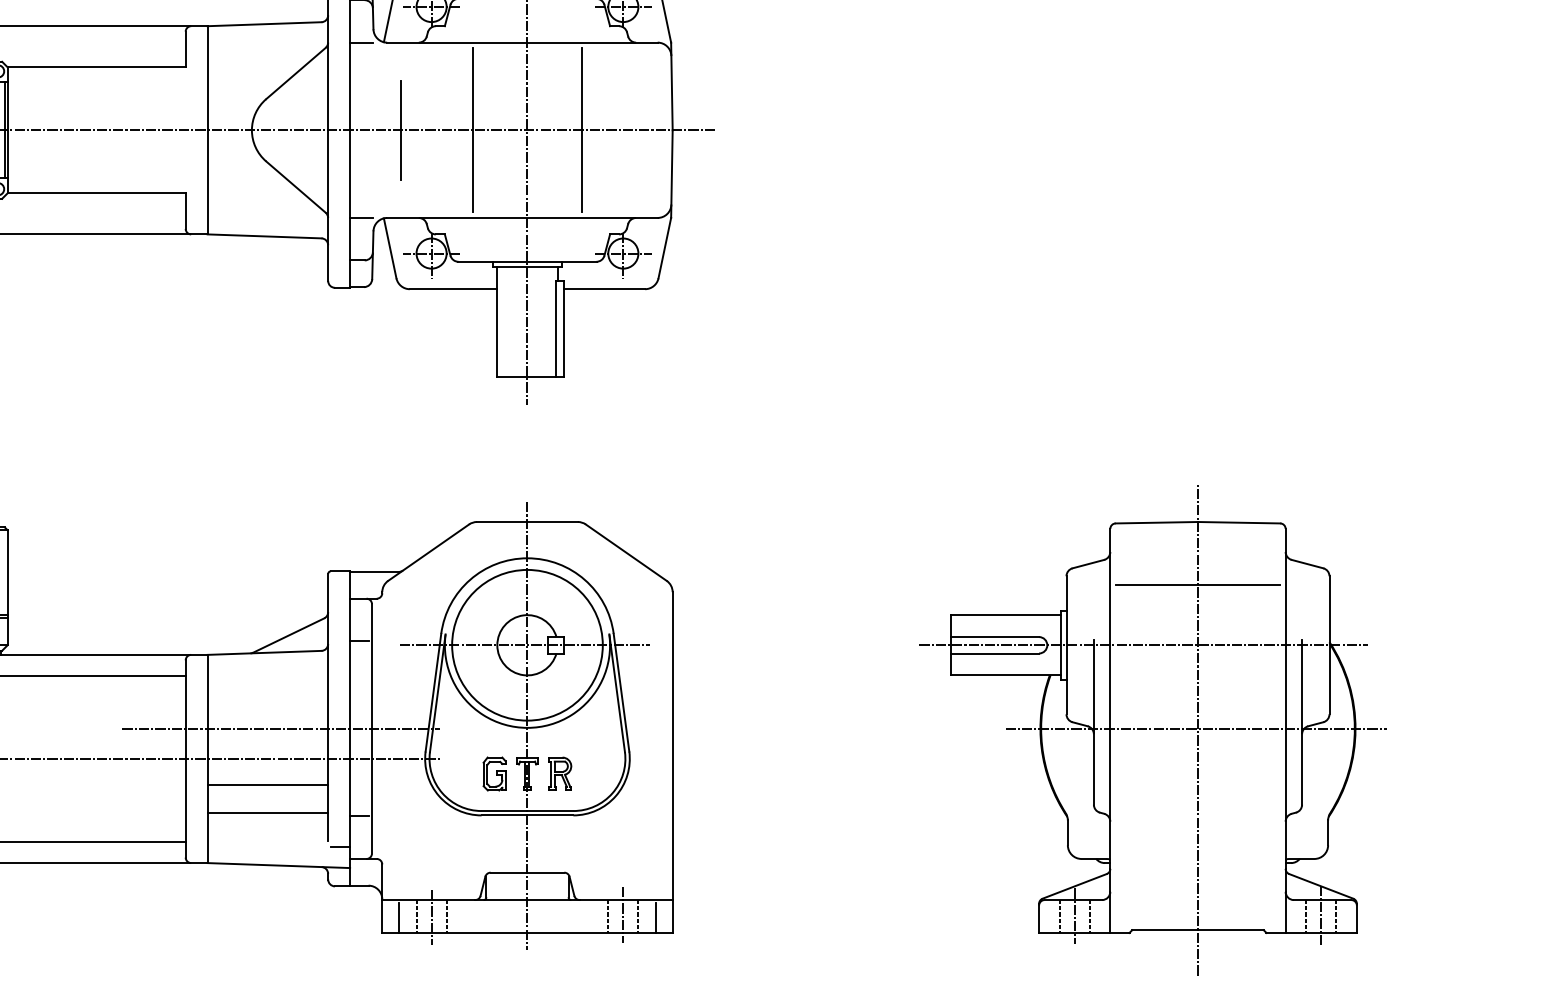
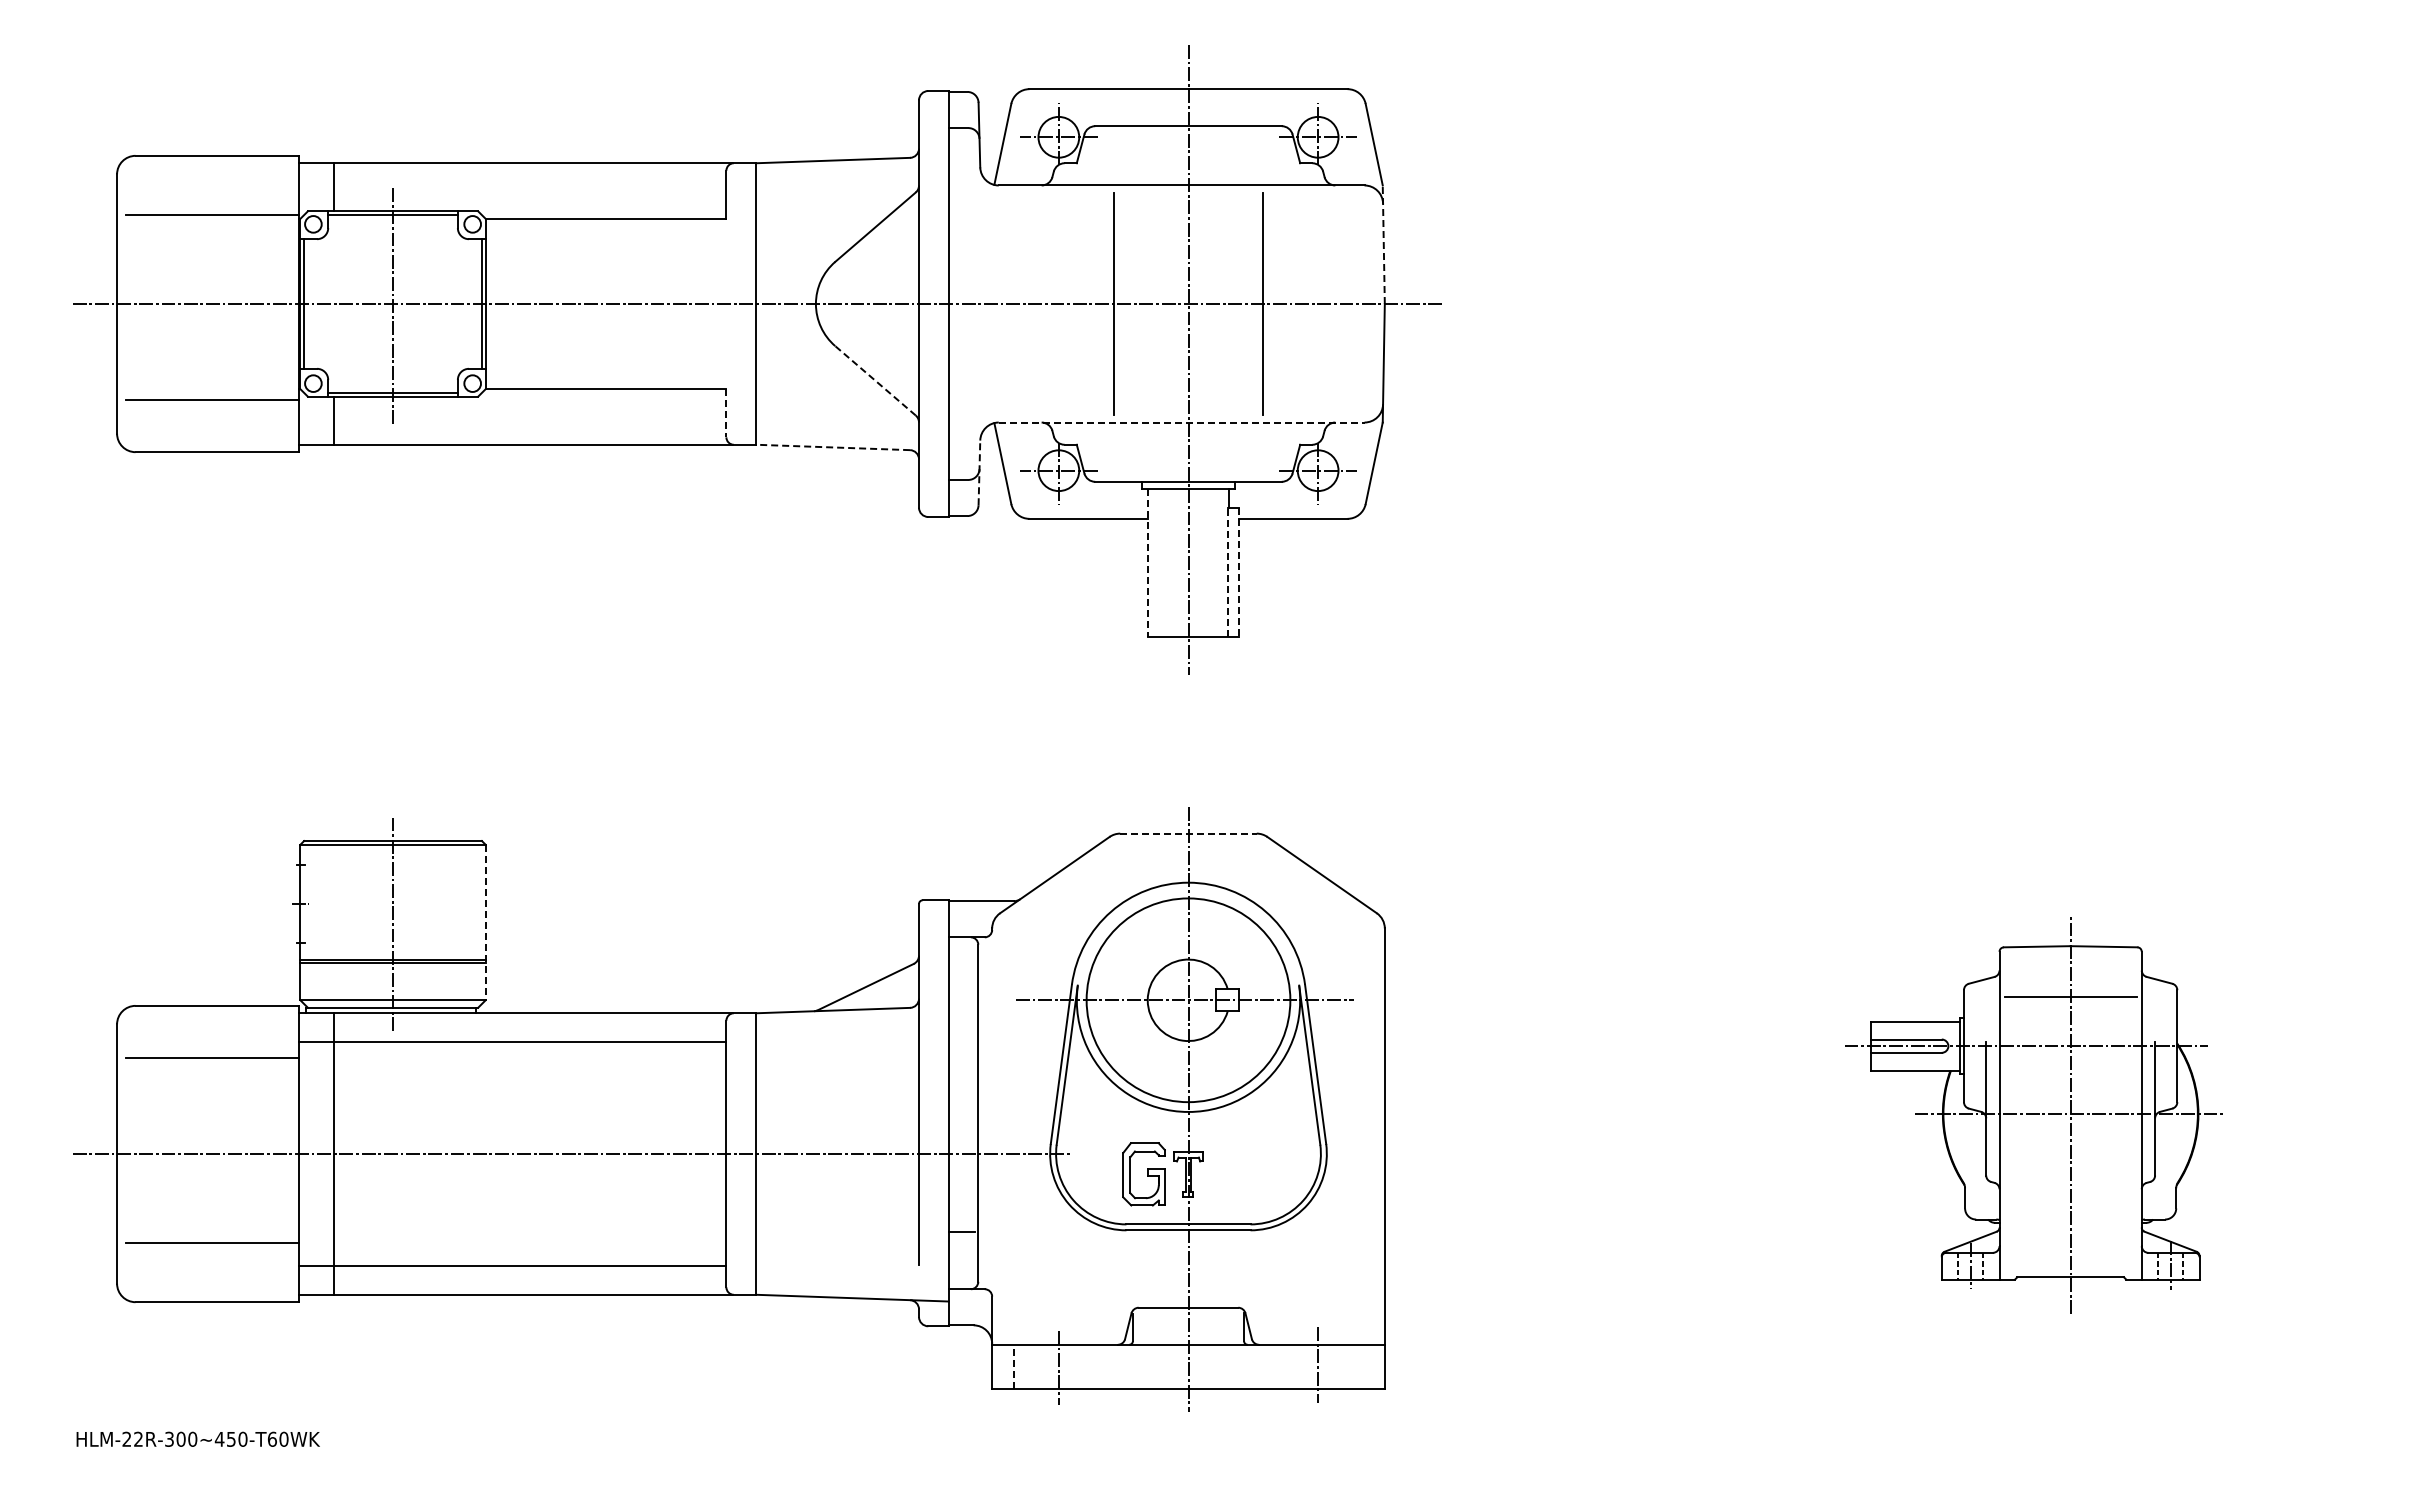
line: (361, 42) -> (963, 185), removed
line: (671, 86) -> (1383, 244), solid -> dashed
line: (401, 129) -> (1017, 303), removed
line: (295, 186) -> (875, 380), solid -> dashed
line: (185, 211) -> (726, 413), solid -> dashed
line: (361, 217) -> (963, 422), removed
line: (522, 217) -> (1181, 422), solid -> dashed
line: (264, 236) -> (832, 447), solid -> dashed
line: (372, 254) -> (979, 472), solid -> dashed
line: (497, 322) -> (1147, 563), solid -> dashed
line: (556, 328) -> (1227, 572), solid -> dashed
line: (564, 328) -> (1238, 572), solid -> dashed
line: (528, 521) -> (1189, 833), solid -> dashed
line: (7, 587) -> (485, 922), solid -> dashed
line: (359, 640) -> (961, 994), removed
line: (280, 729) -> (854, 1113), removed
part: (1152, 729) -> (2033, 1114), size x0.6
part: (494, 774) -> (1143, 1174), size x1.4
part: (560, 774) -> (1232, 1174), removed
line: (267, 784) -> (837, 1188), removed
line: (267, 812) -> (837, 1226), removed
line: (340, 847) -> (935, 1273), removed
line: (416, 916) -> (1038, 1366), removed
line: (446, 916) -> (1079, 1366), removed
line: (608, 916) -> (1297, 1366), removed
line: (638, 916) -> (1338, 1366), removed
line: (656, 917) -> (1362, 1368), removed
line: (398, 918) -> (1014, 1369), solid -> dashed

